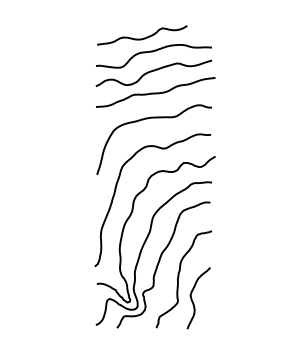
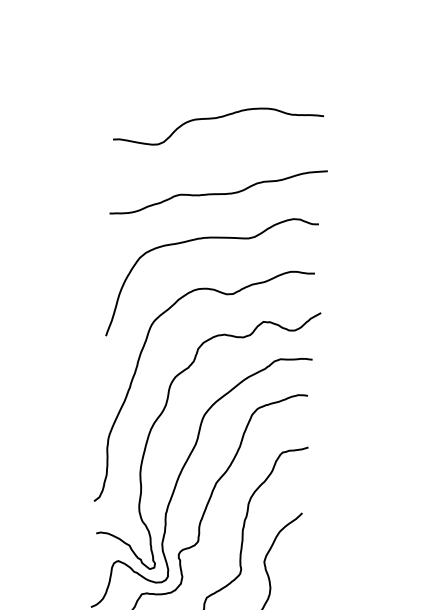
curve: (144, 37) -> (203, 92), removed
curve: (153, 71) -> (216, 154), removed

